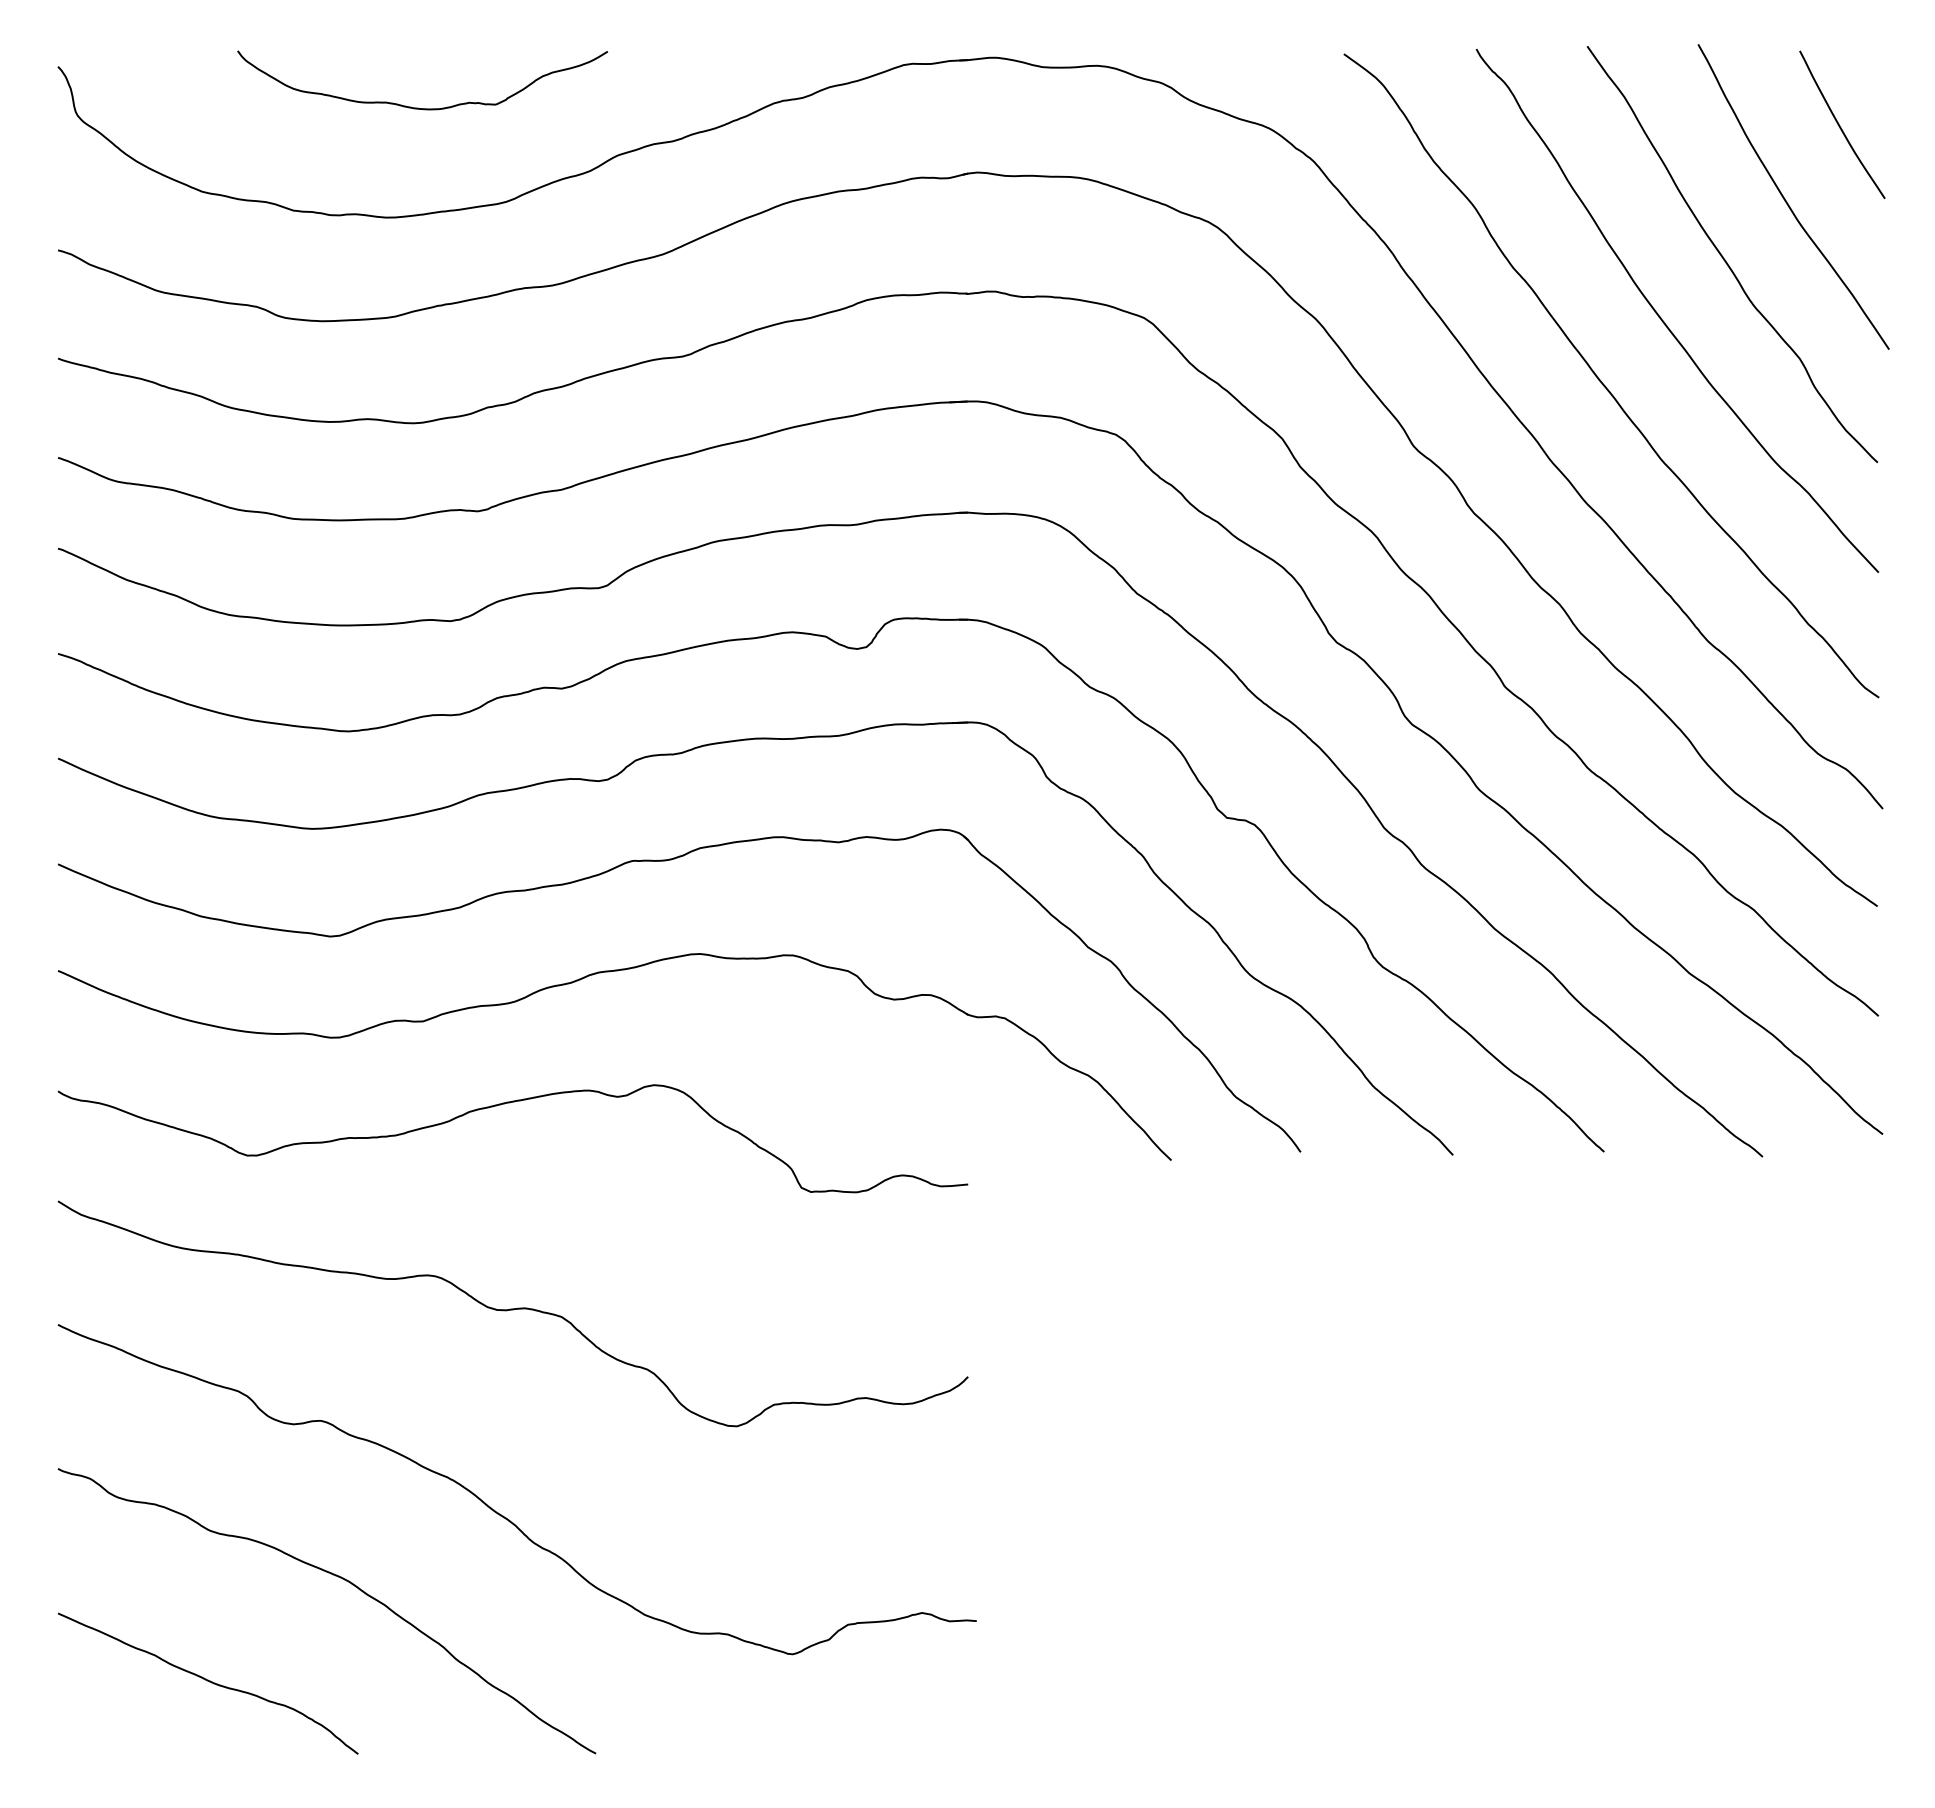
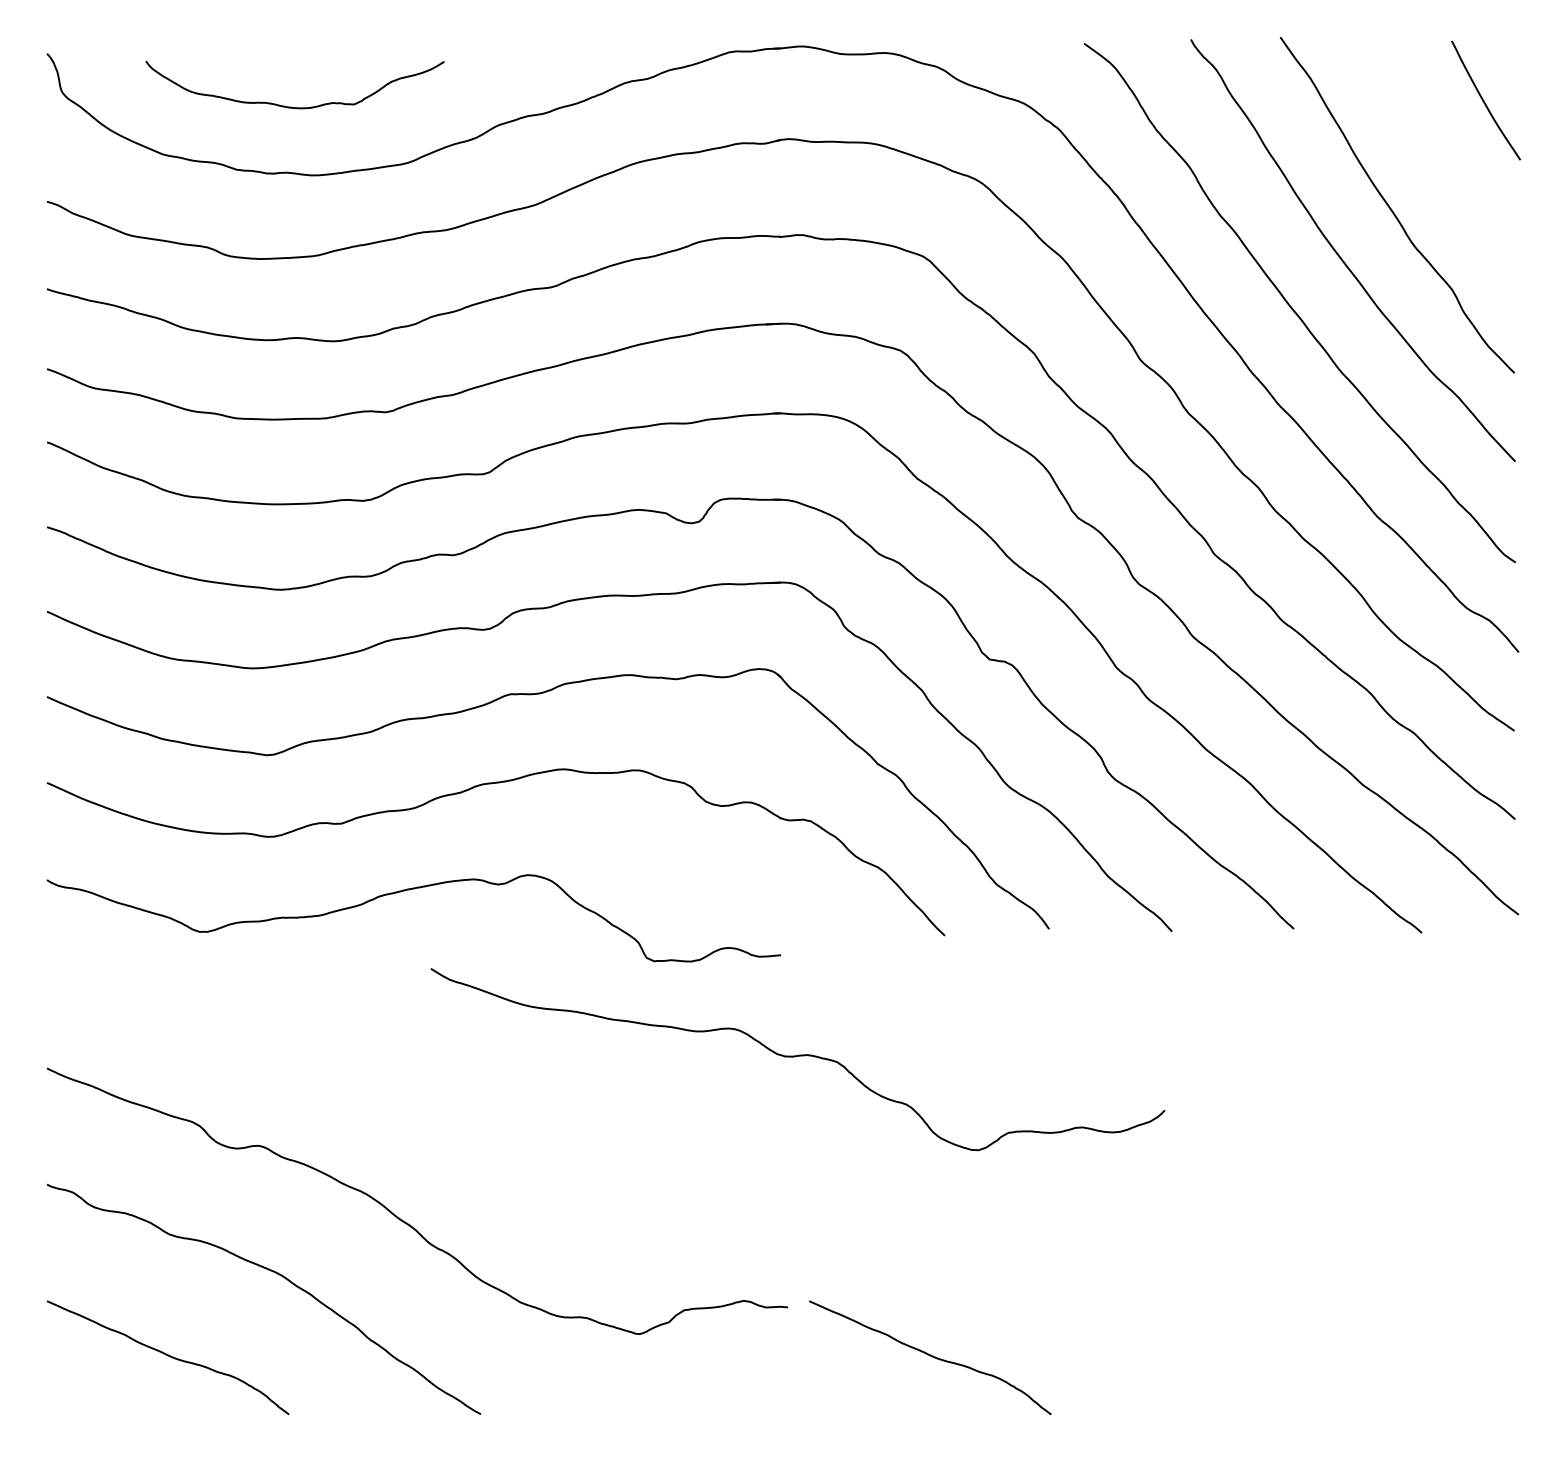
curve: (418, 107) -> (291, 106), moved
curve: (1786, 200) -> (1441, 161), removed
curve: (512, 1310) -> (797, 1056), moved
curve: (1154, 1682) -> (931, 1356), added

